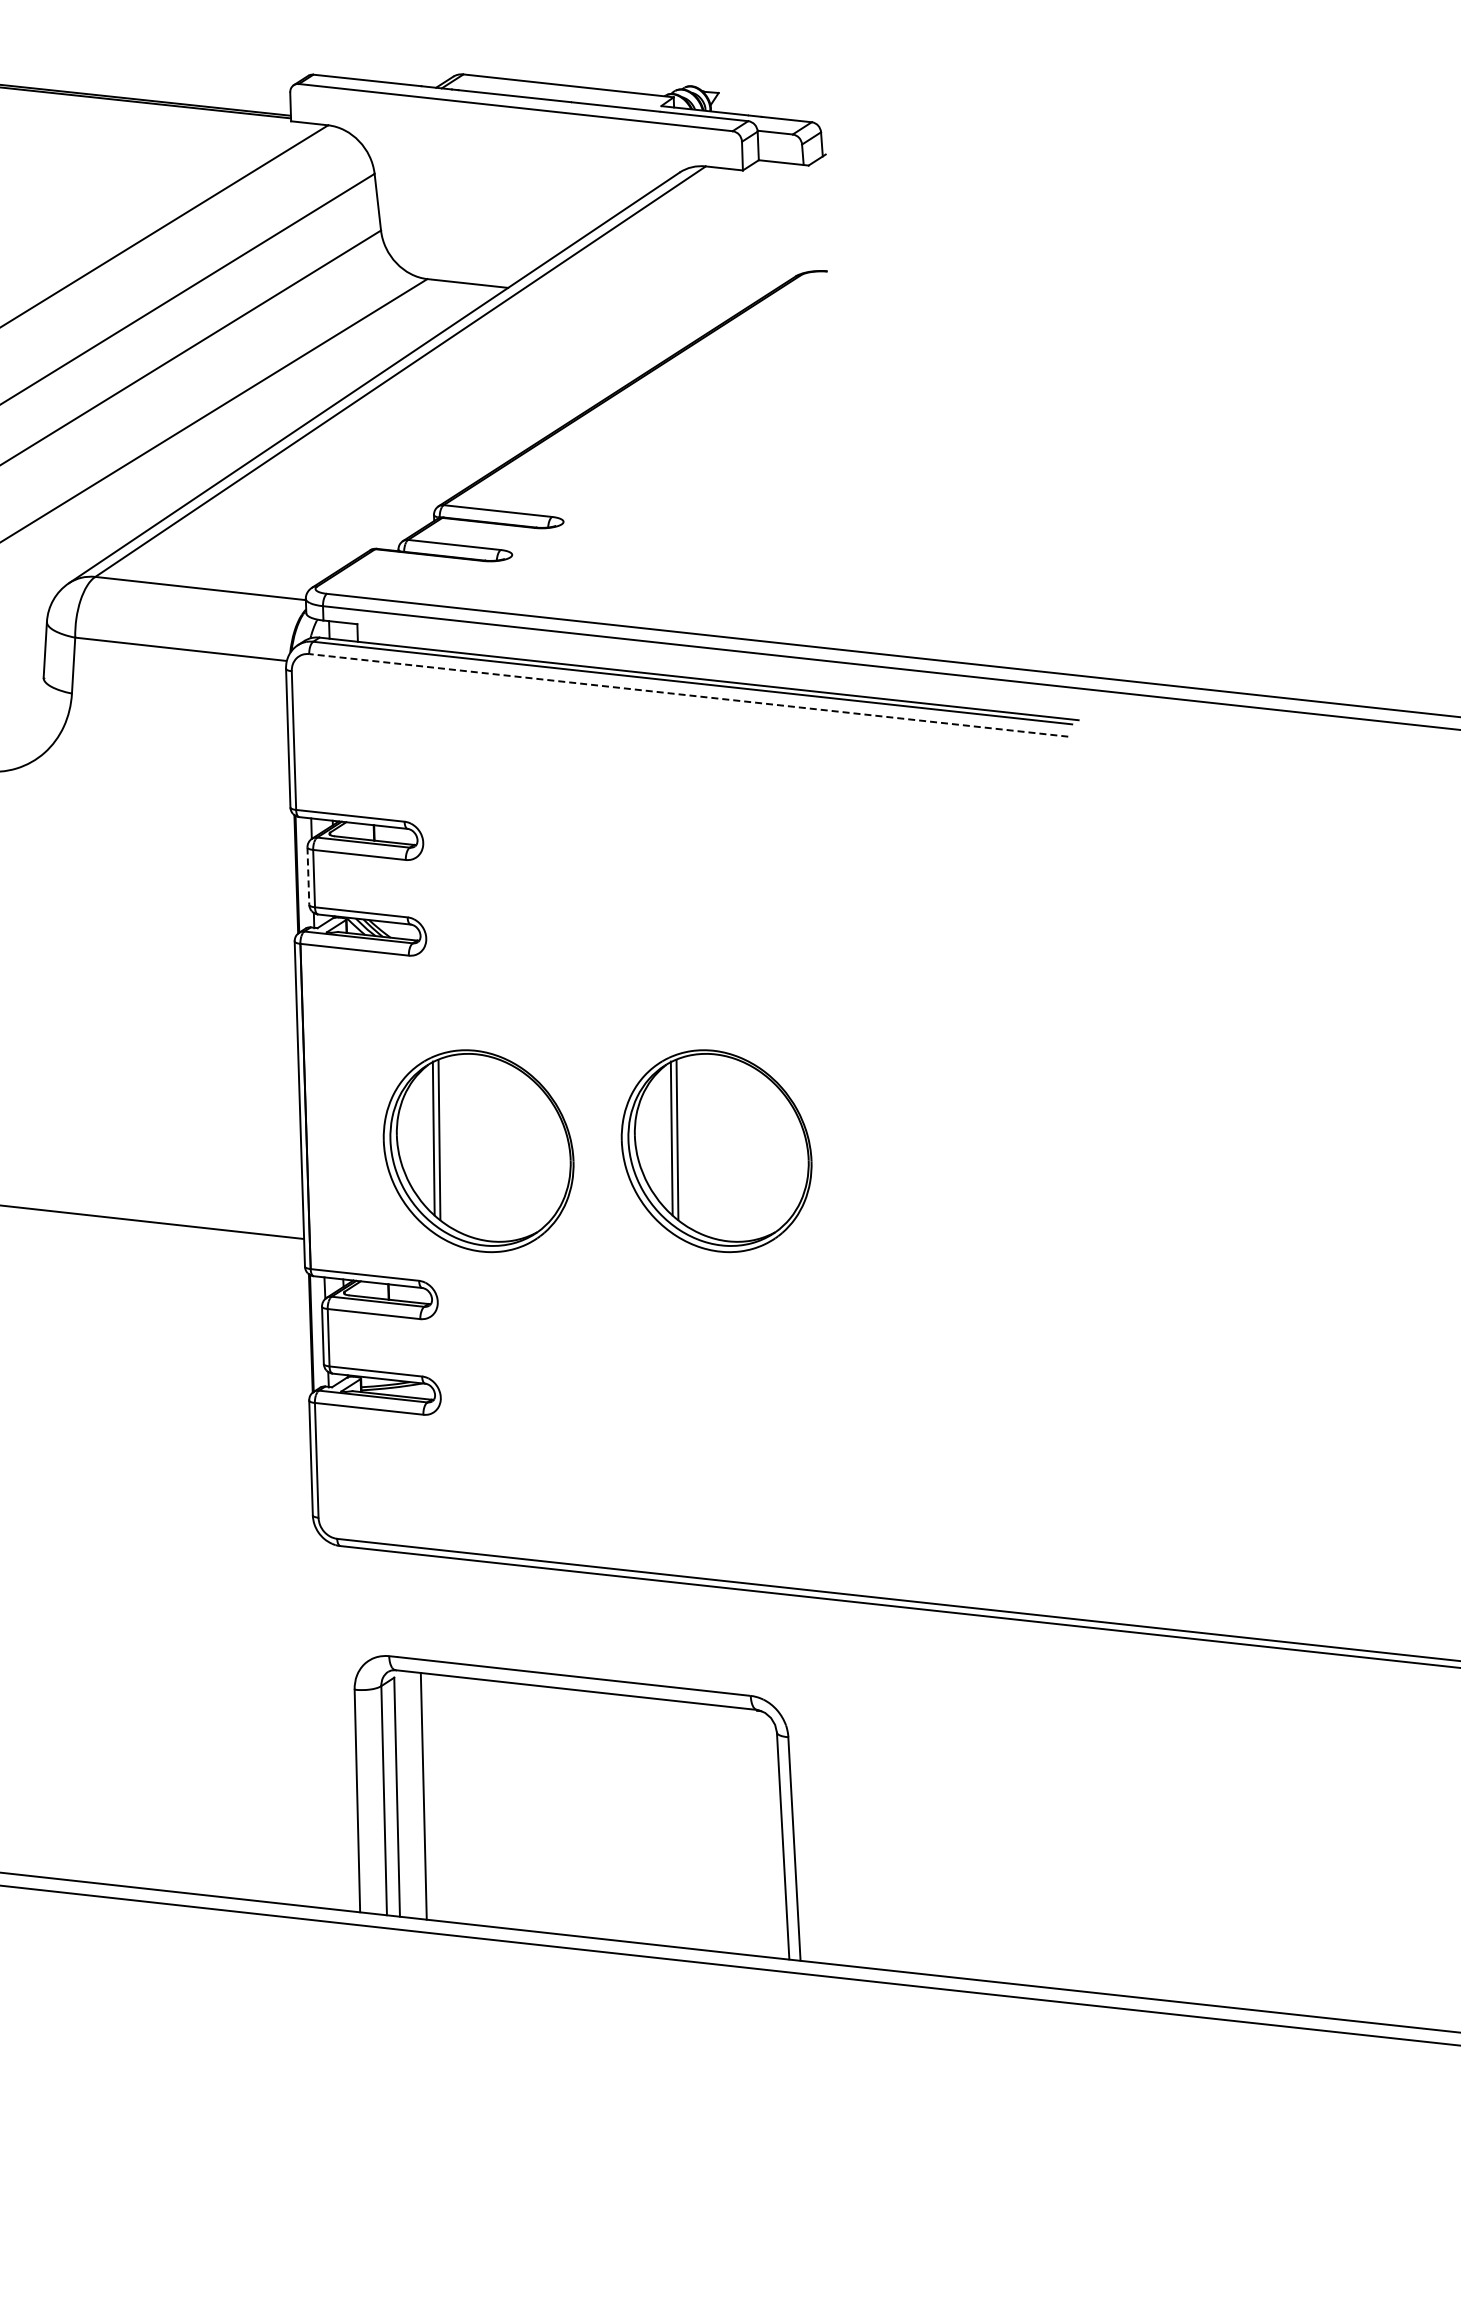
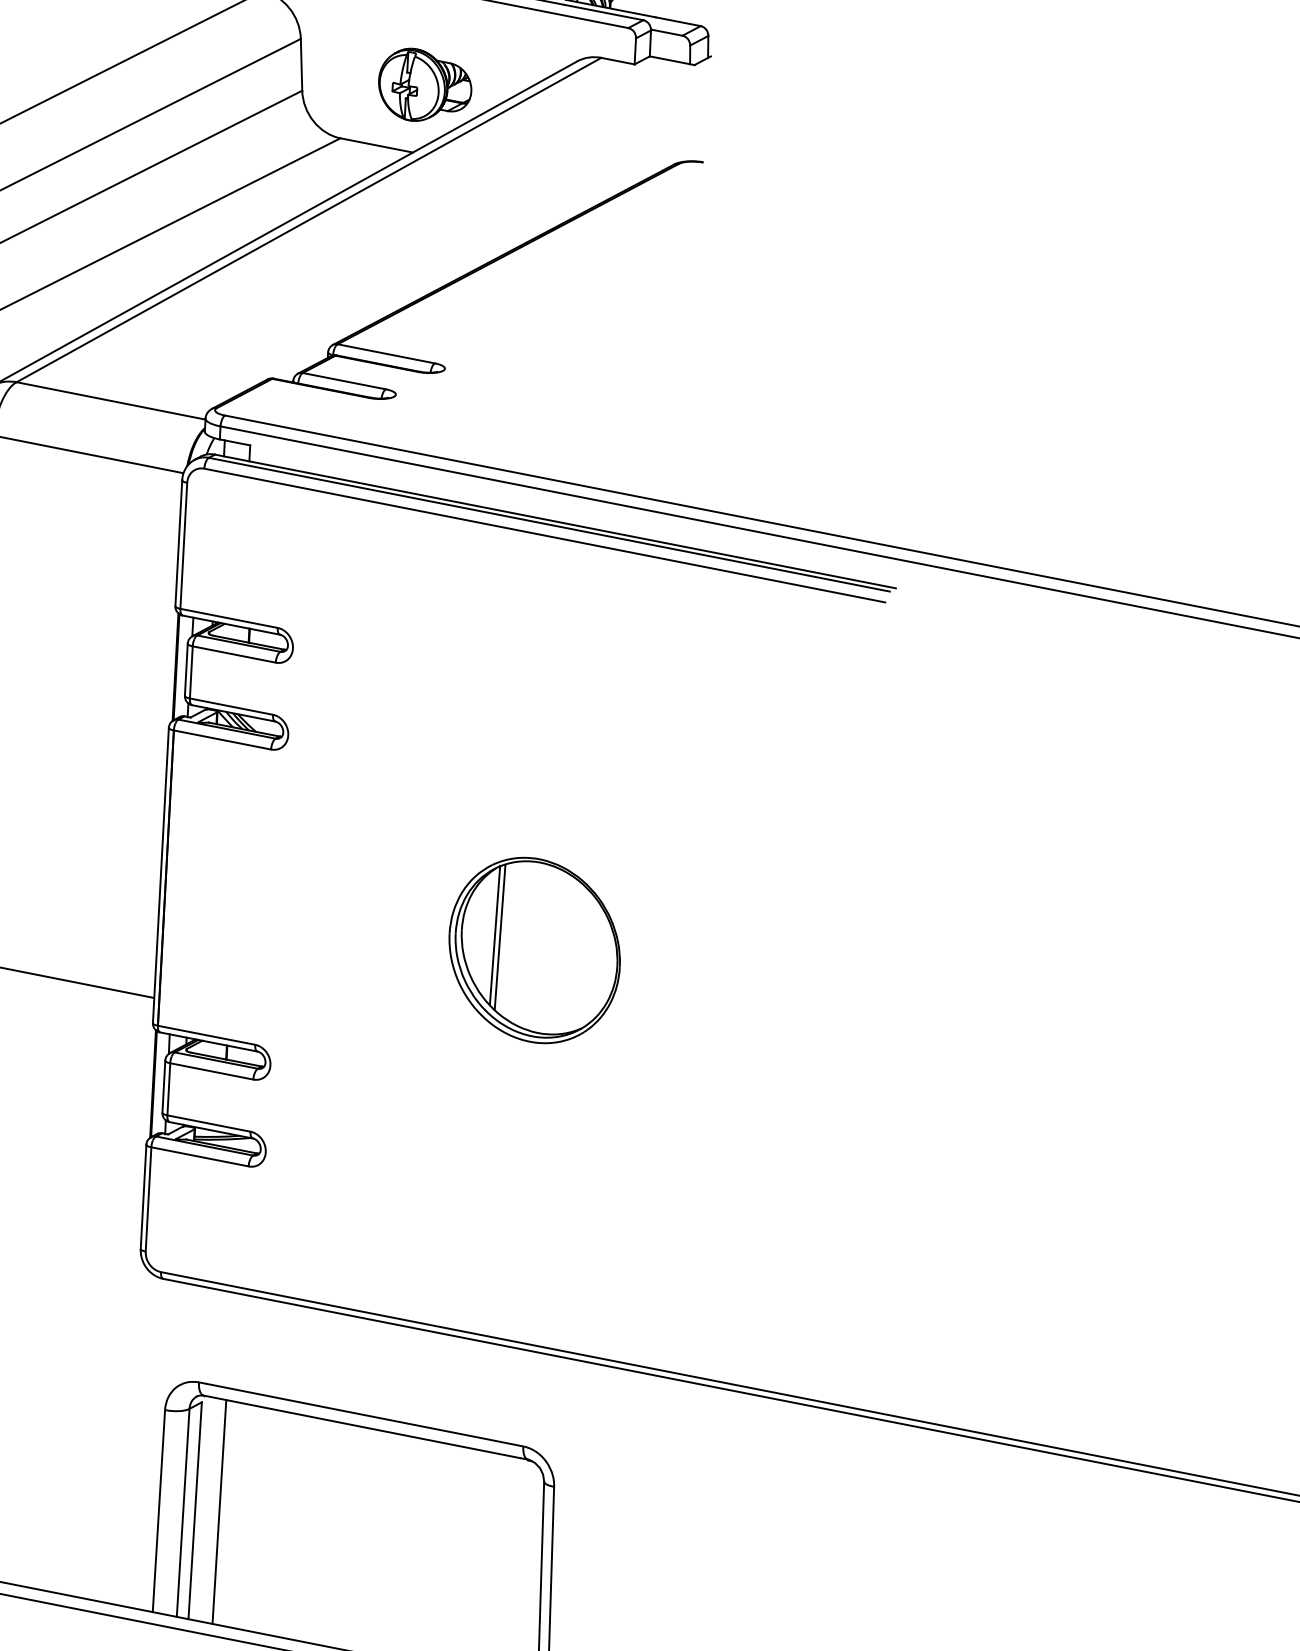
part: (515, 213) -> (425, 85), added
line: (688, 695) -> (544, 535), dashed -> solid
line: (308, 876) -> (186, 670), dashed -> solid
part: (478, 1151) -> (319, 932), removed

